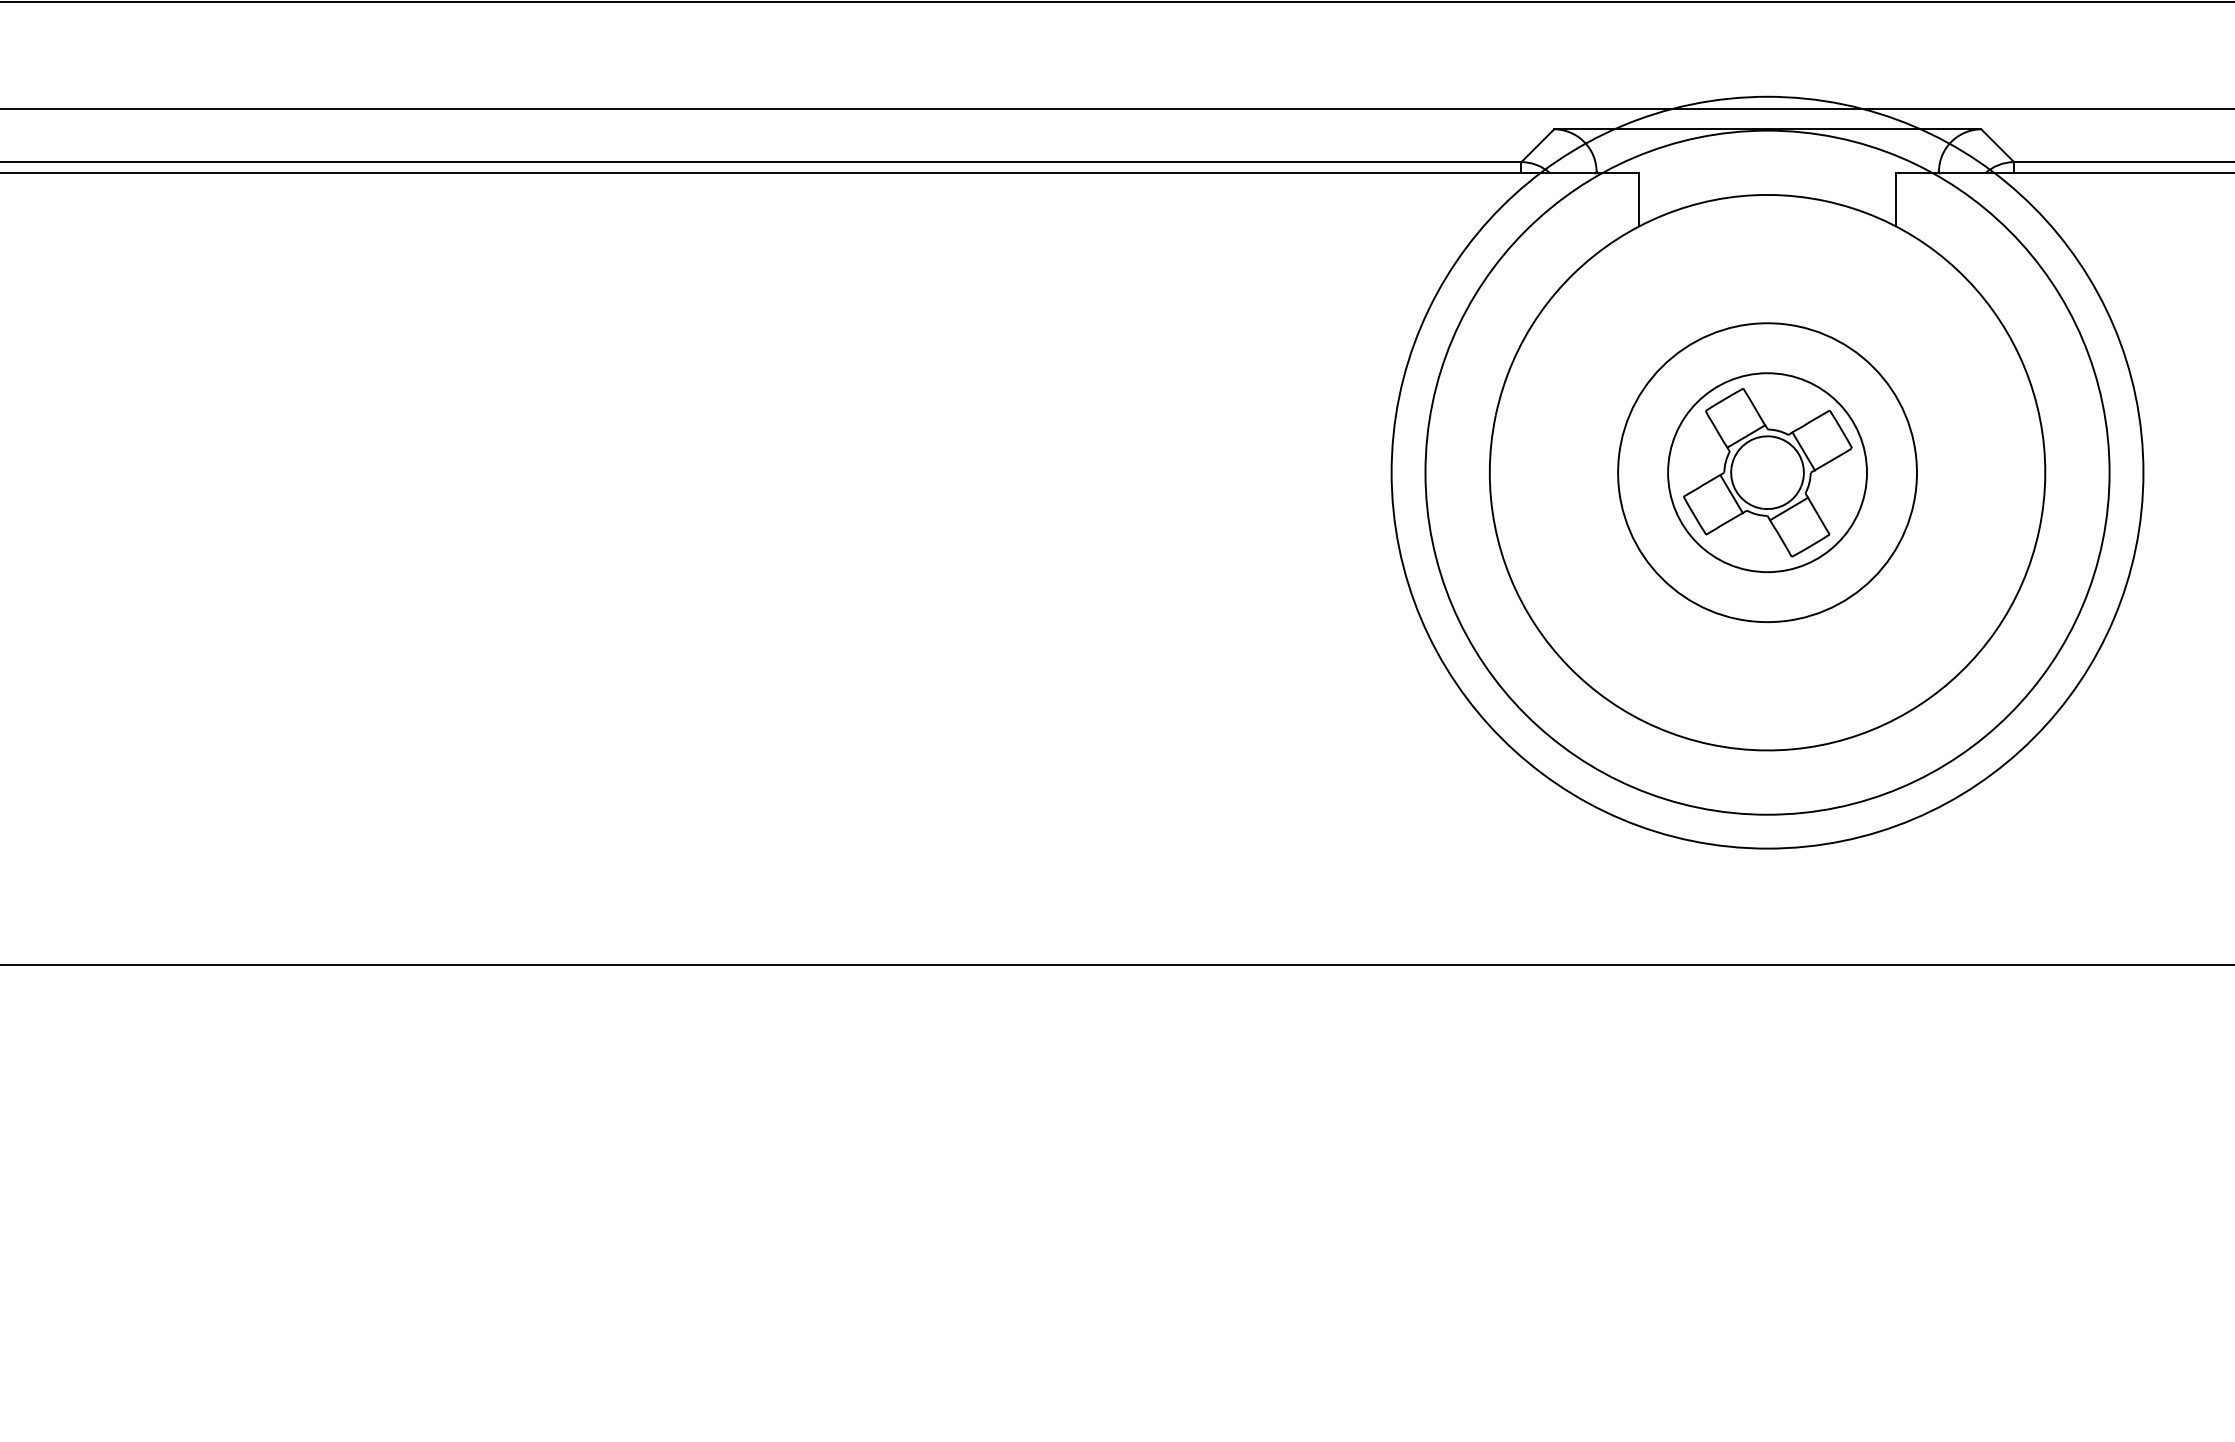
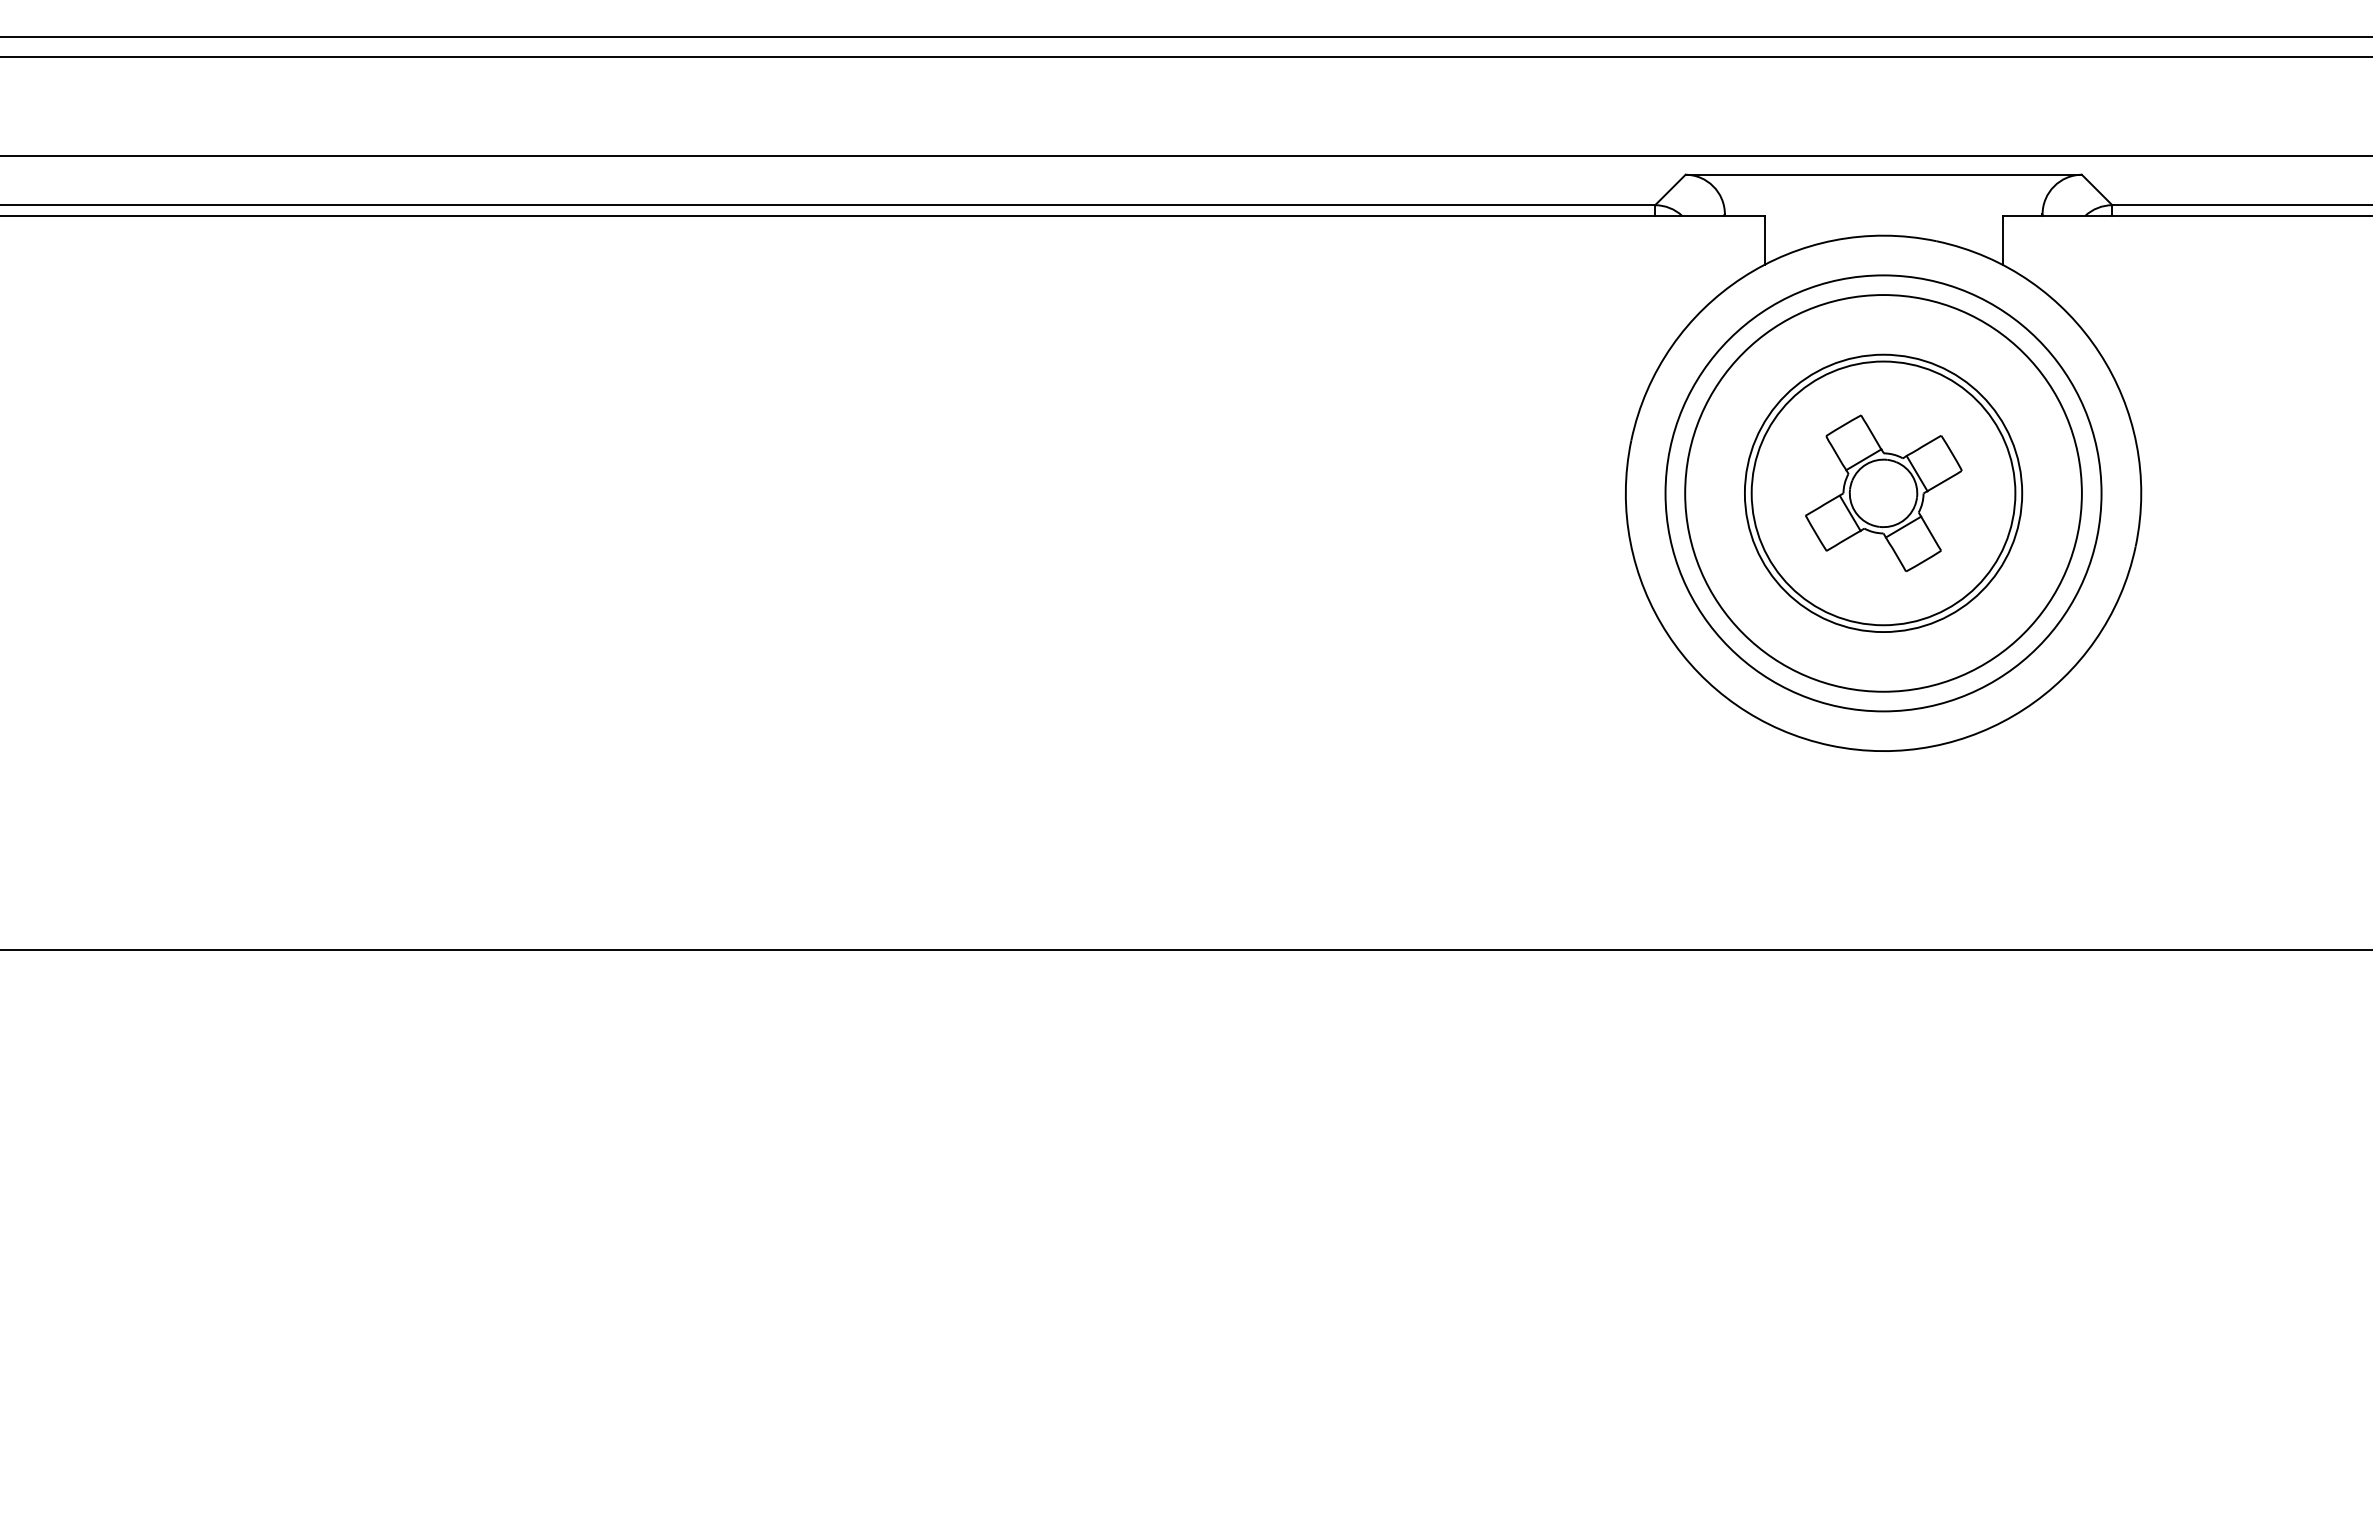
circle: (1767, 472) -> (1883, 493), size x0.62
circle: (1767, 472) -> (1883, 493), size x0.62
circle: (1767, 472) -> (1883, 493), size x1.43

